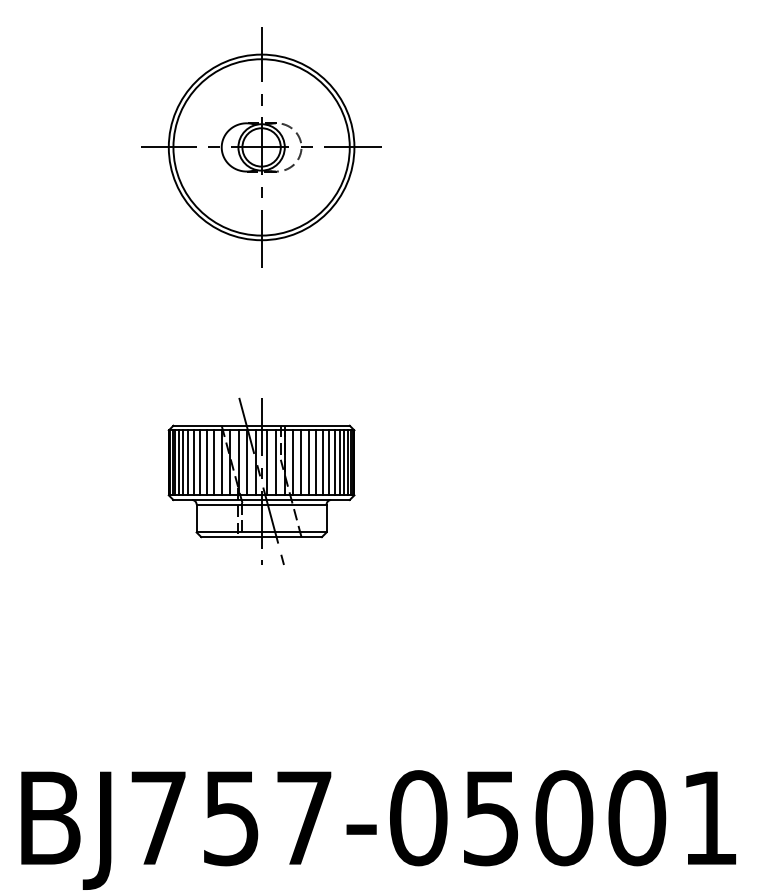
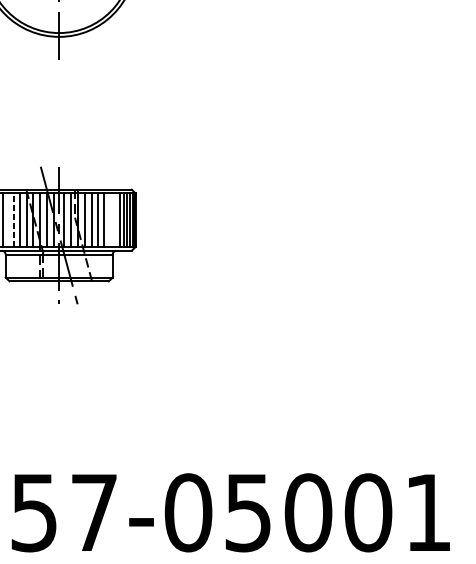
line: (200, 462) -> (8, 219), removed
line: (207, 462) -> (14, 219), solid -> dashed
line: (322, 462) -> (109, 219), removed
line: (329, 462) -> (115, 219), removed

